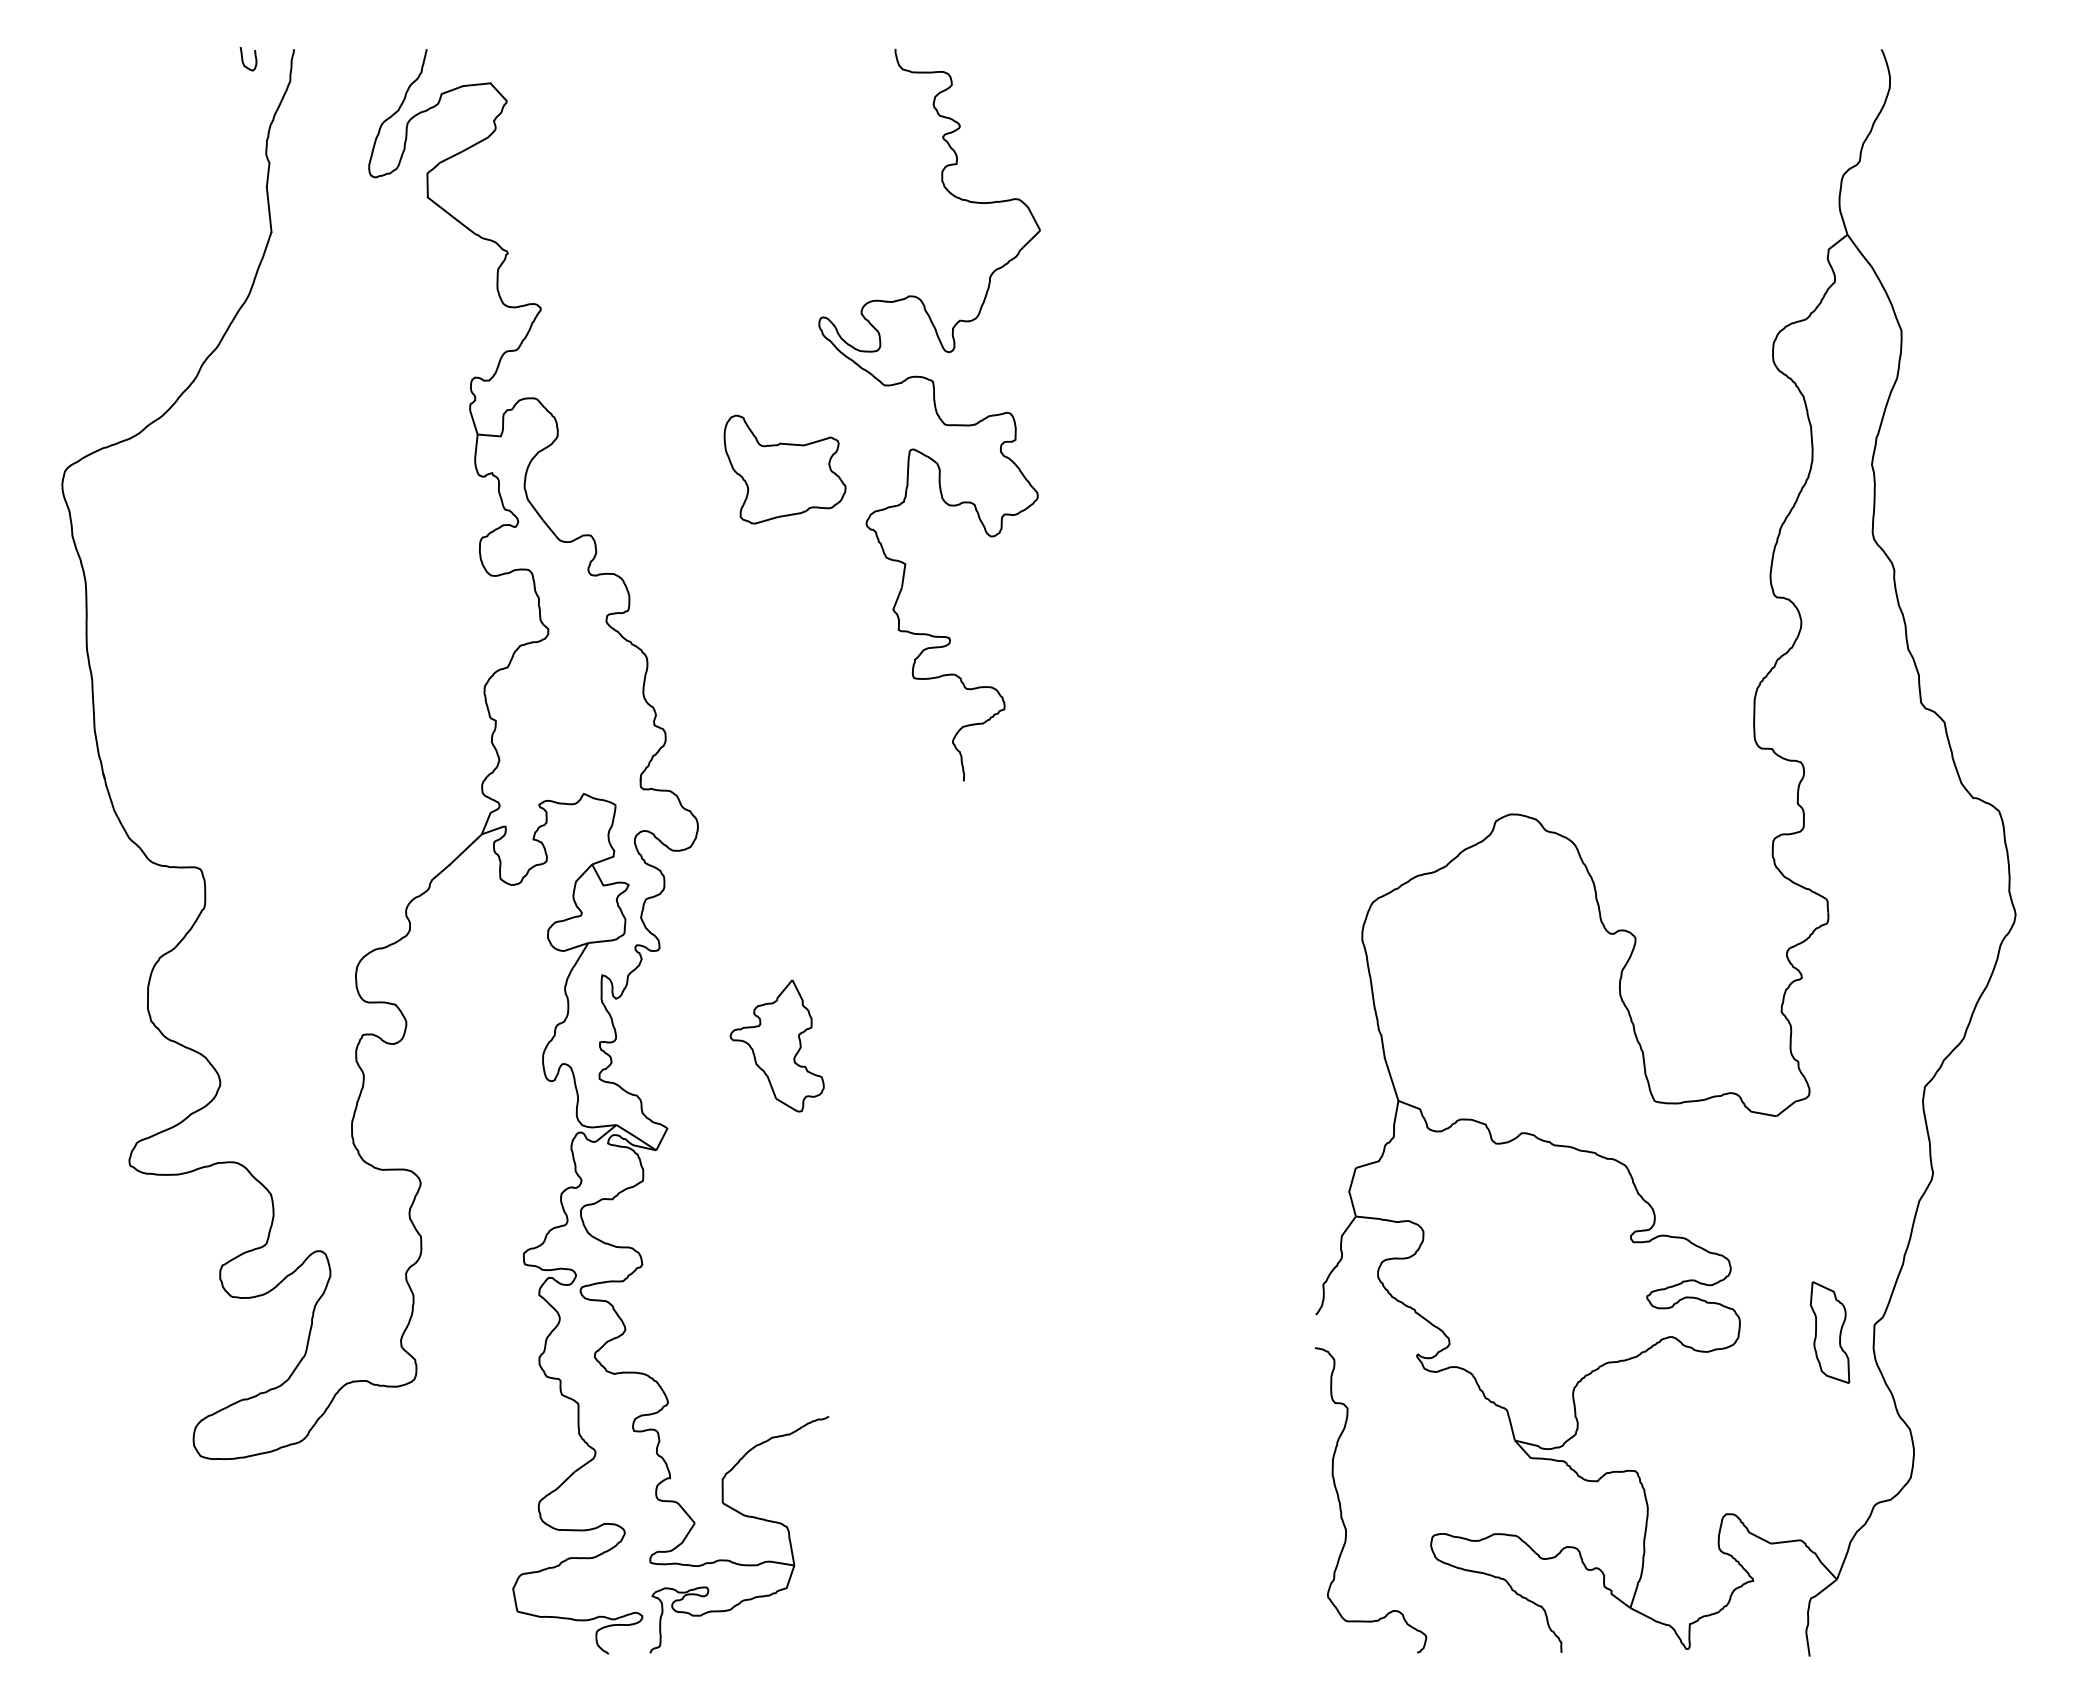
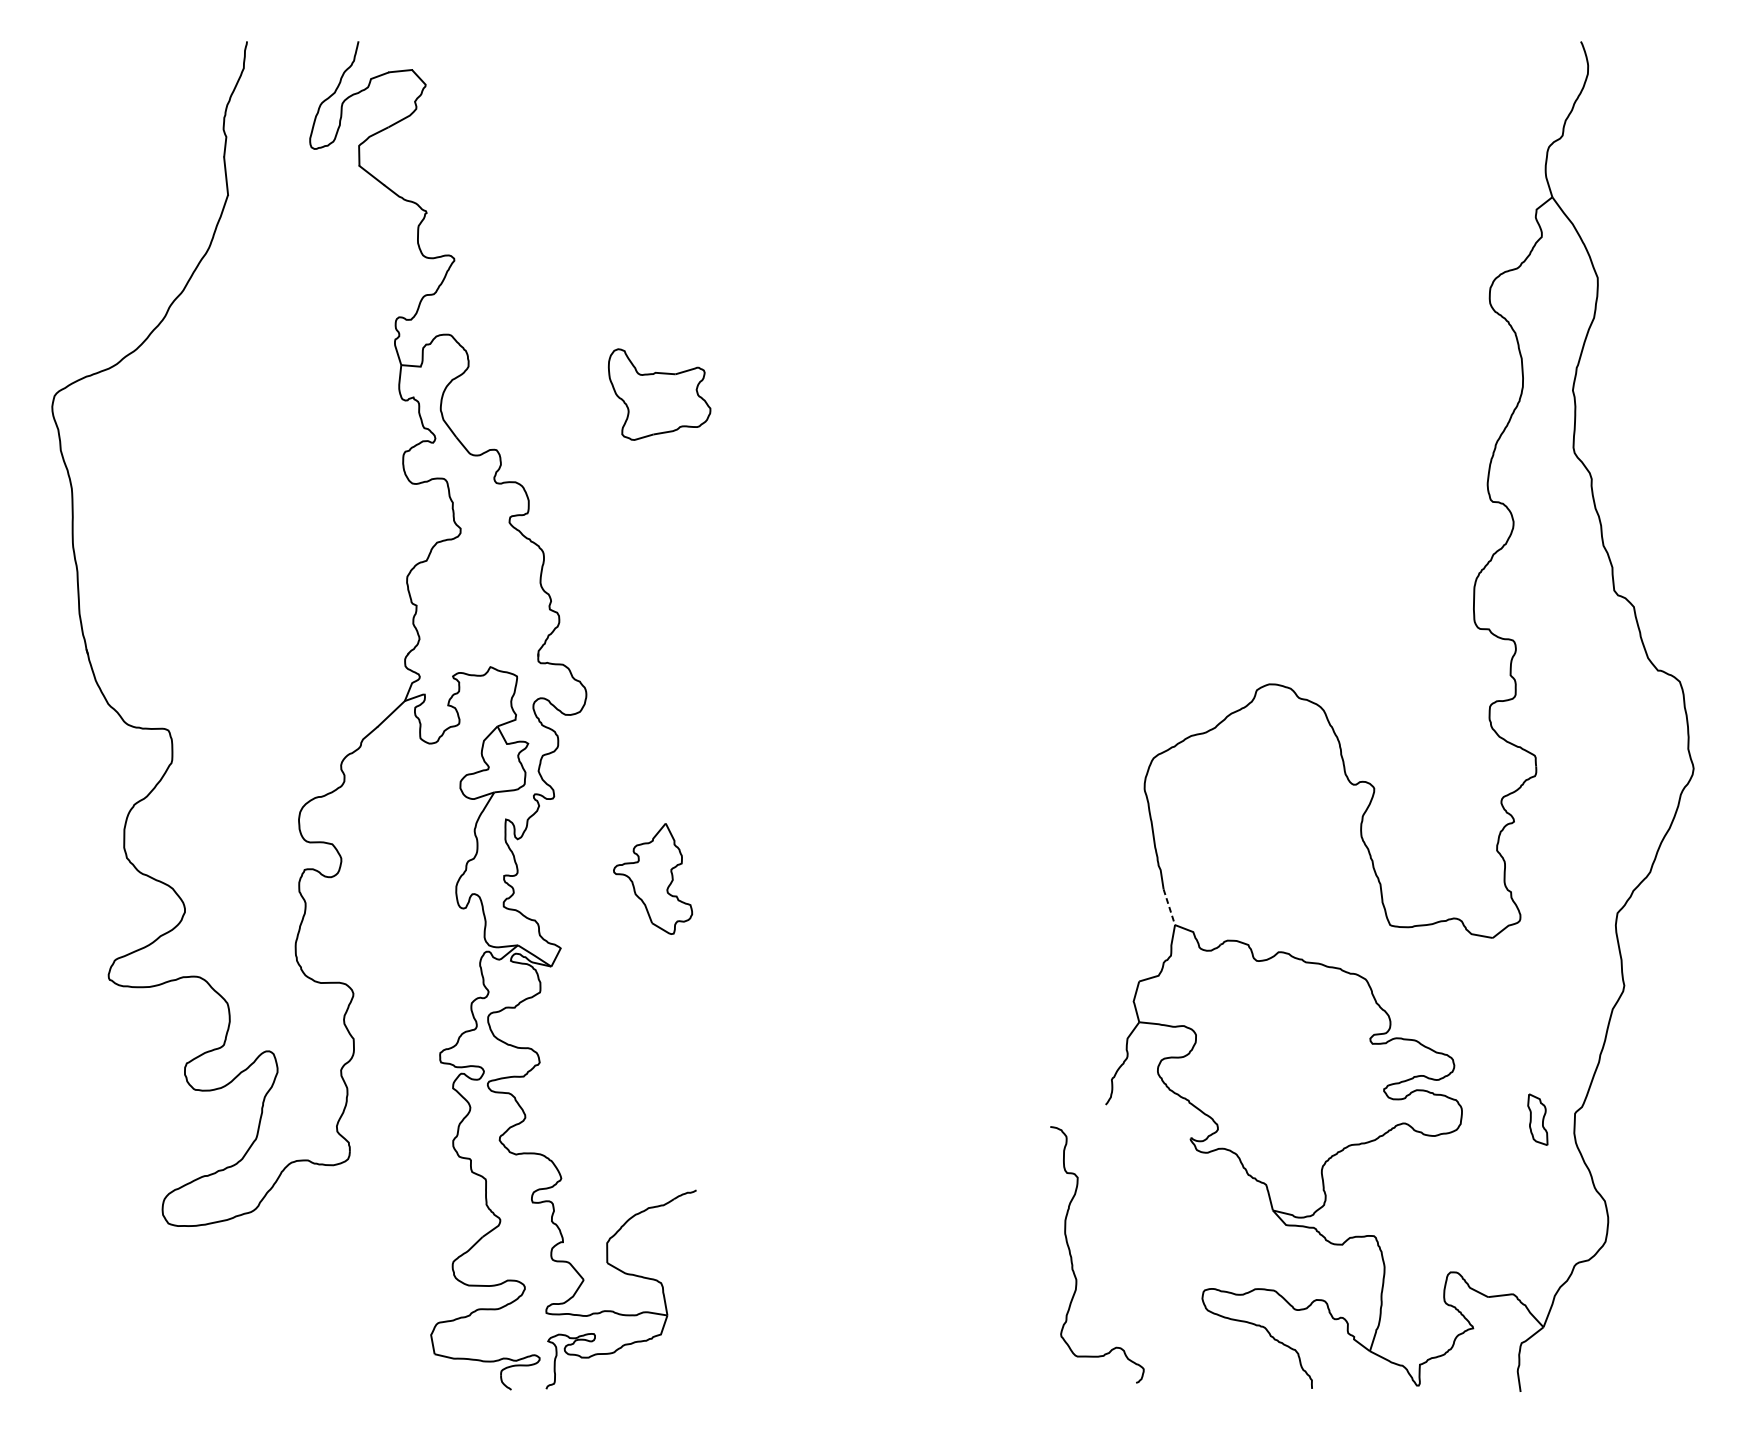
curve: (243, 59) -> (204, 49), removed
part: (935, 412) -> (786, 346), removed
line: (1391, 1080) -> (1169, 907), solid -> dashed
part: (1830, 1332) -> (1538, 1119), size x0.6
curve: (1341, 1506) -> (1072, 1260), moved

